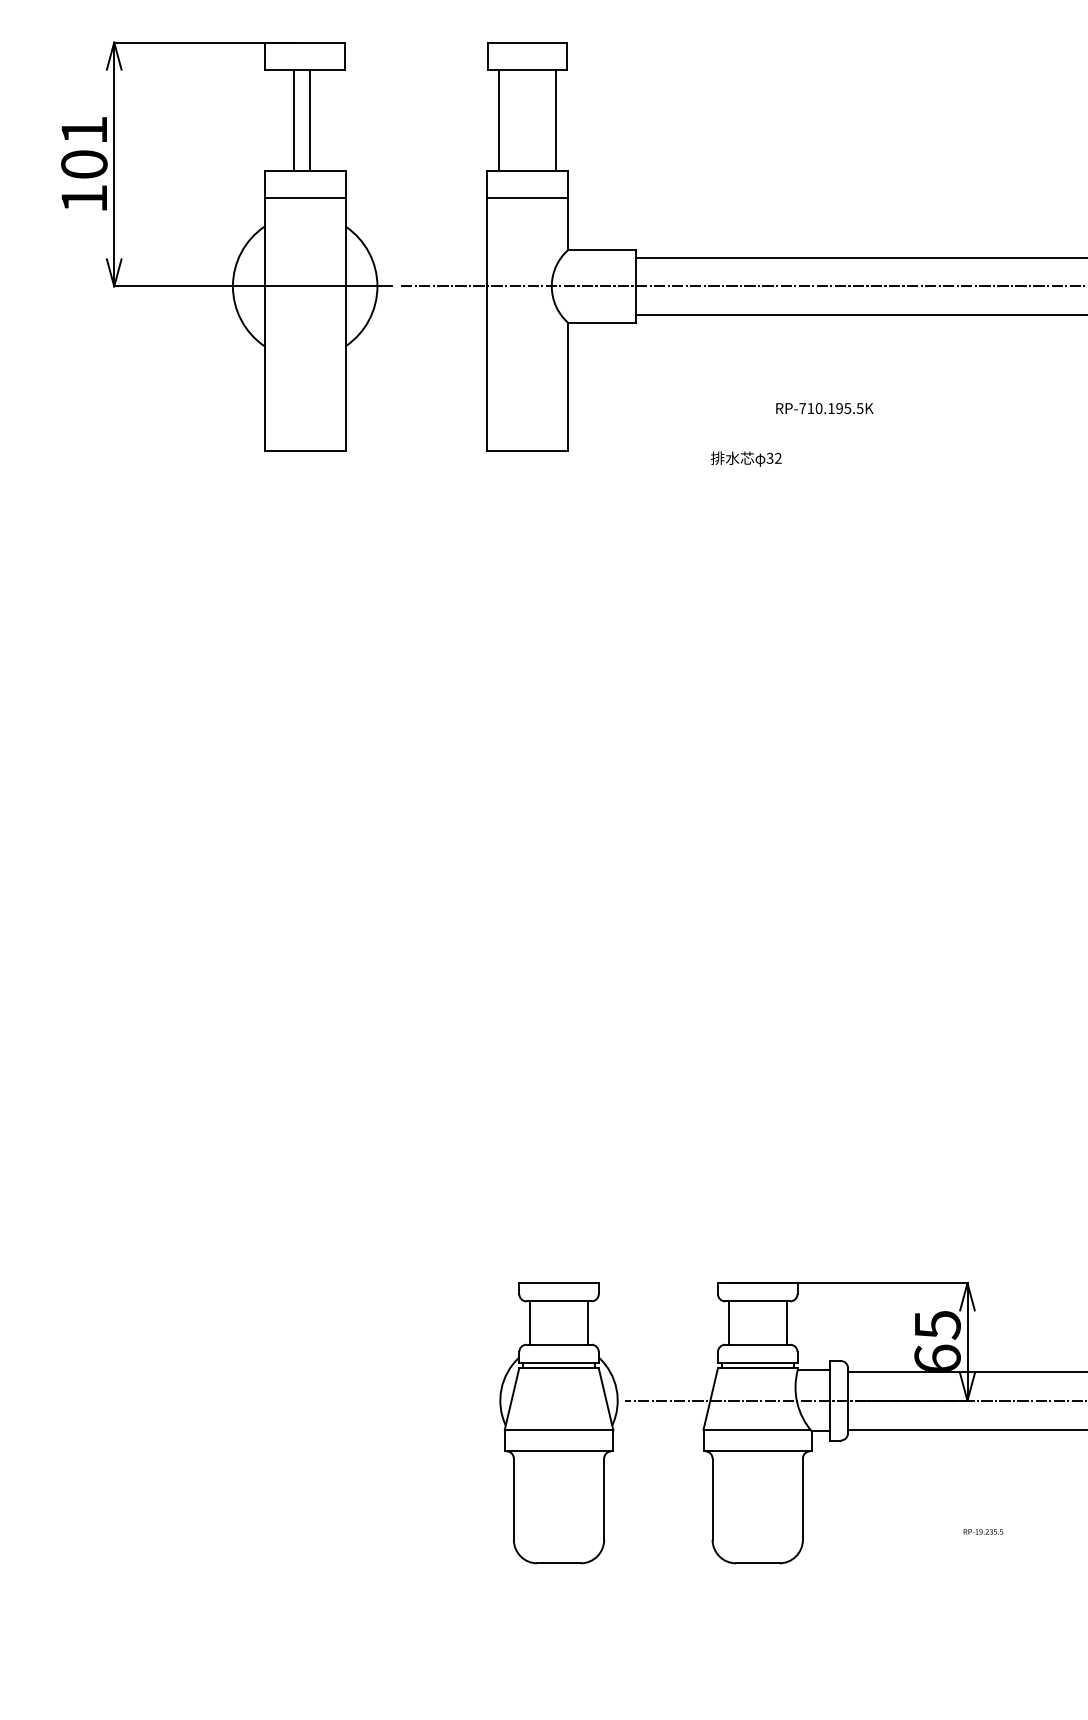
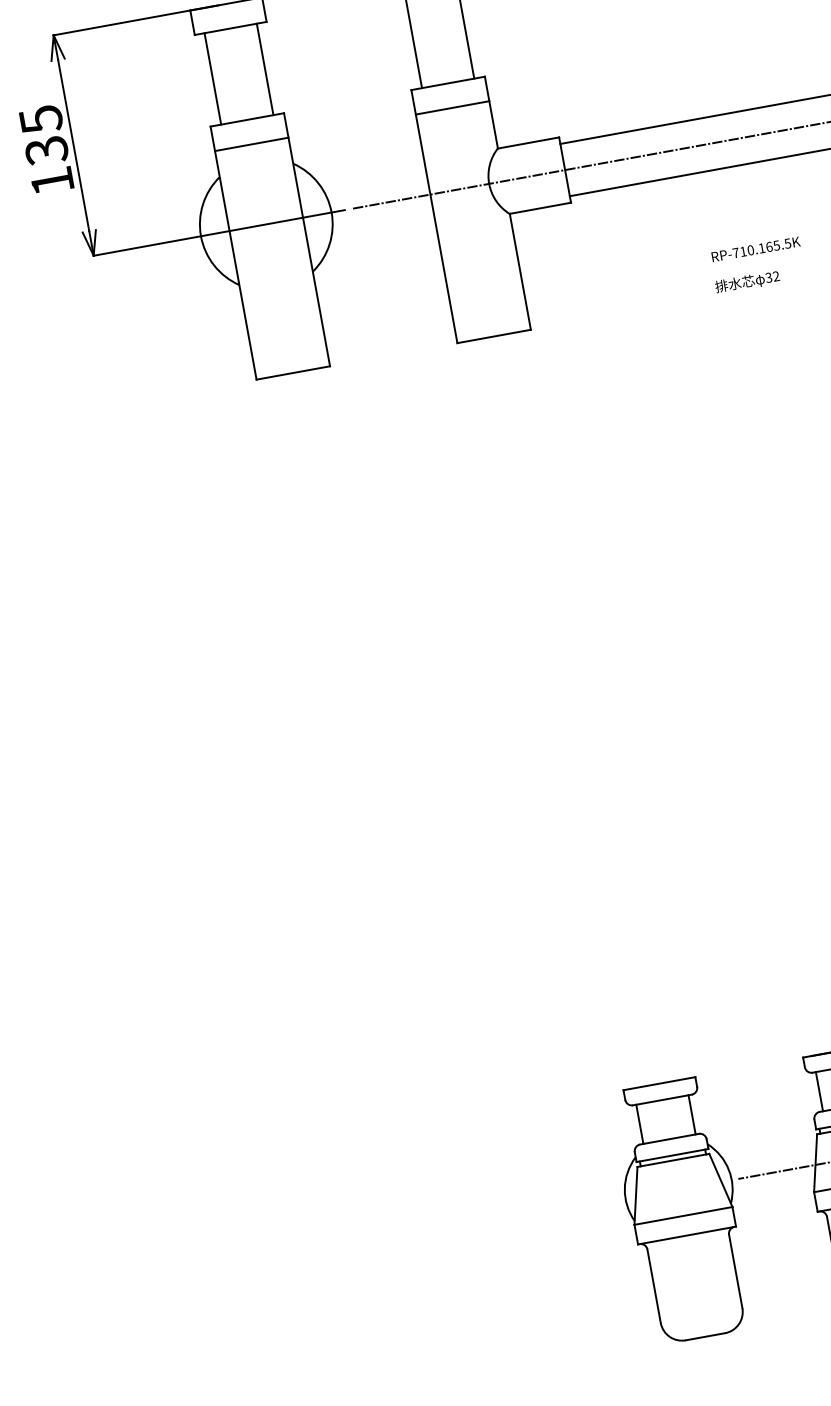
line: (294, 119) -> (265, 68), moved
line: (310, 119) -> (212, 78), moved
text: (84, 147) -> (44, 135), 101 -> 135
text: (839, 408) -> (769, 246), RP-710.195.5K -> RP-710.165.5K
text: (746, 458) -> (747, 281), moved

